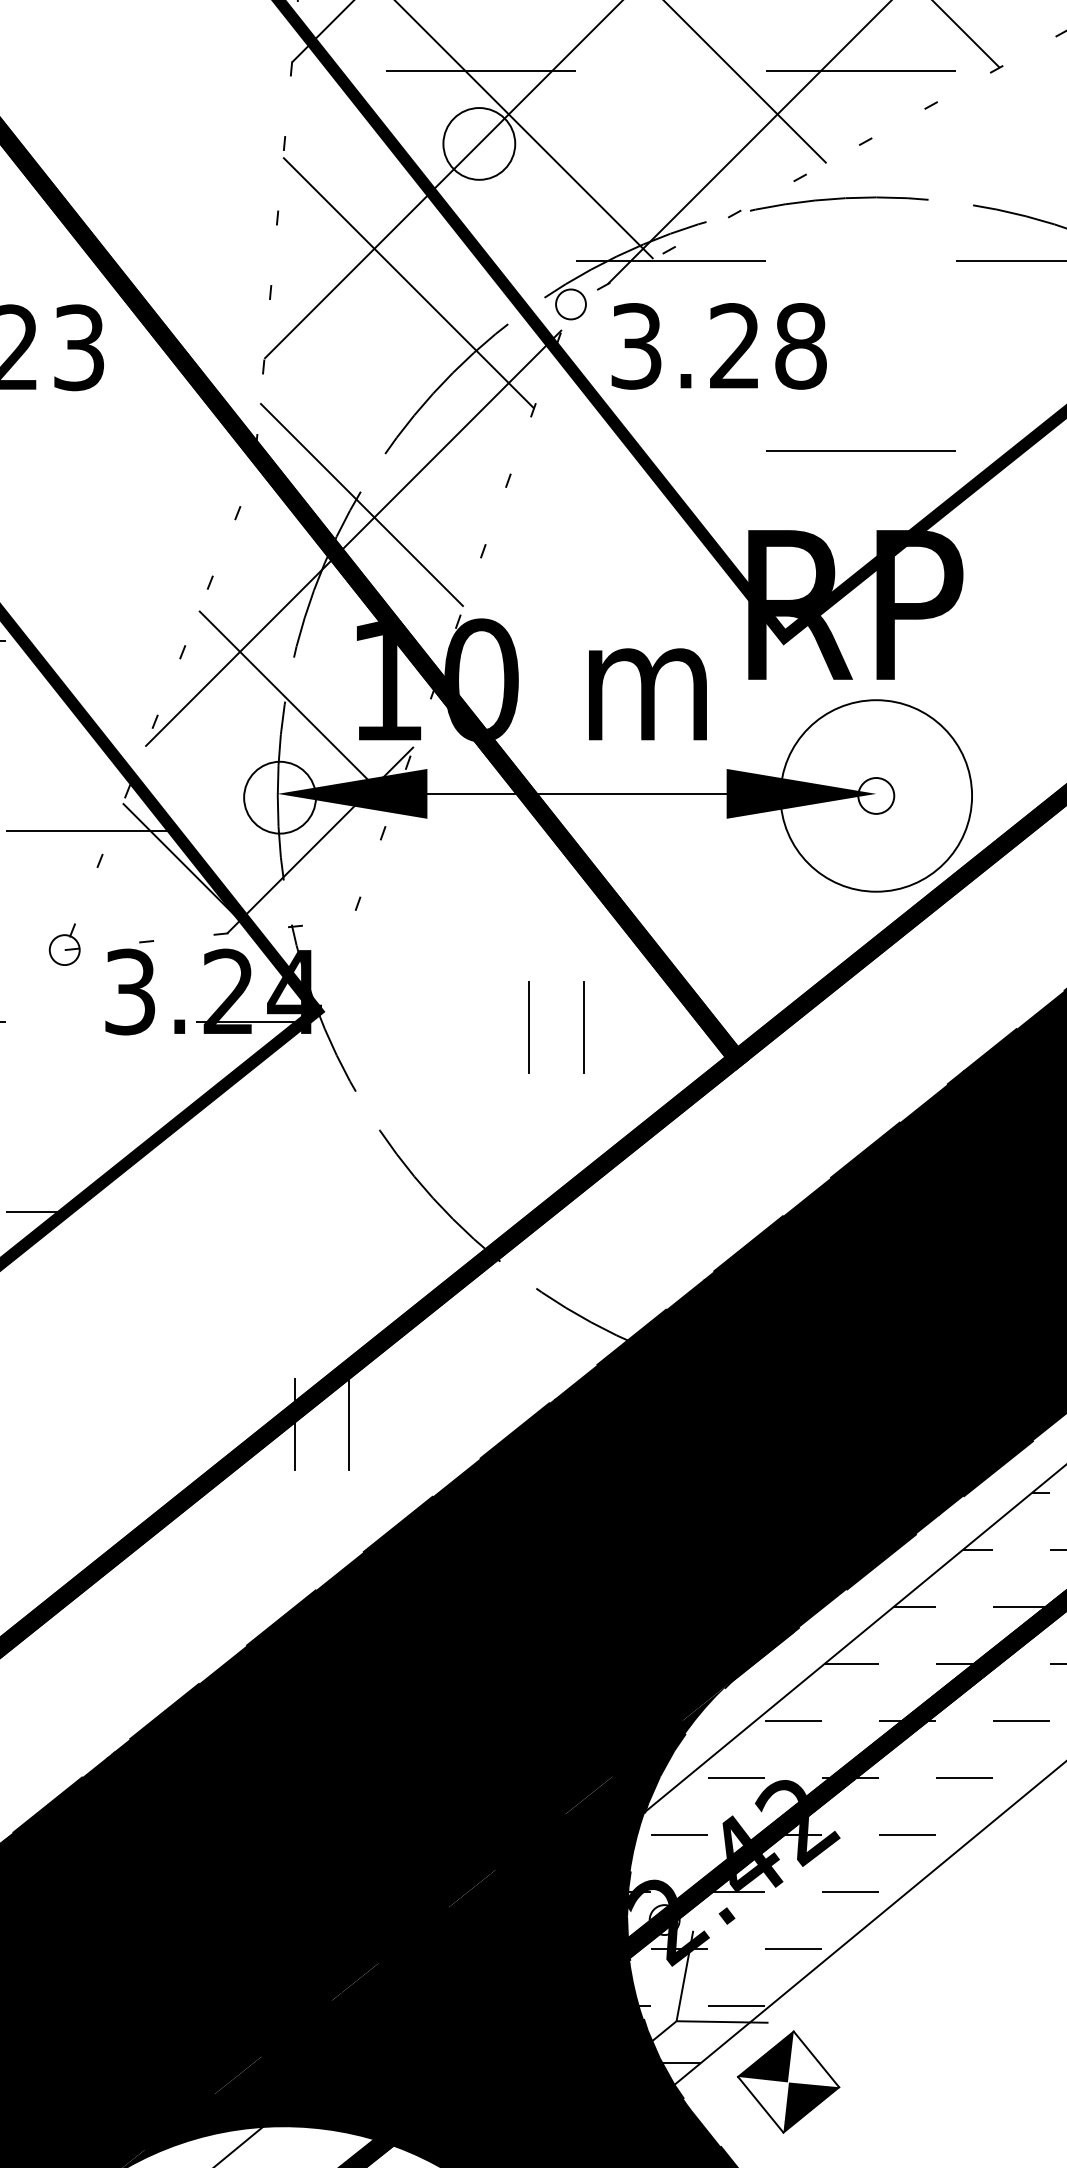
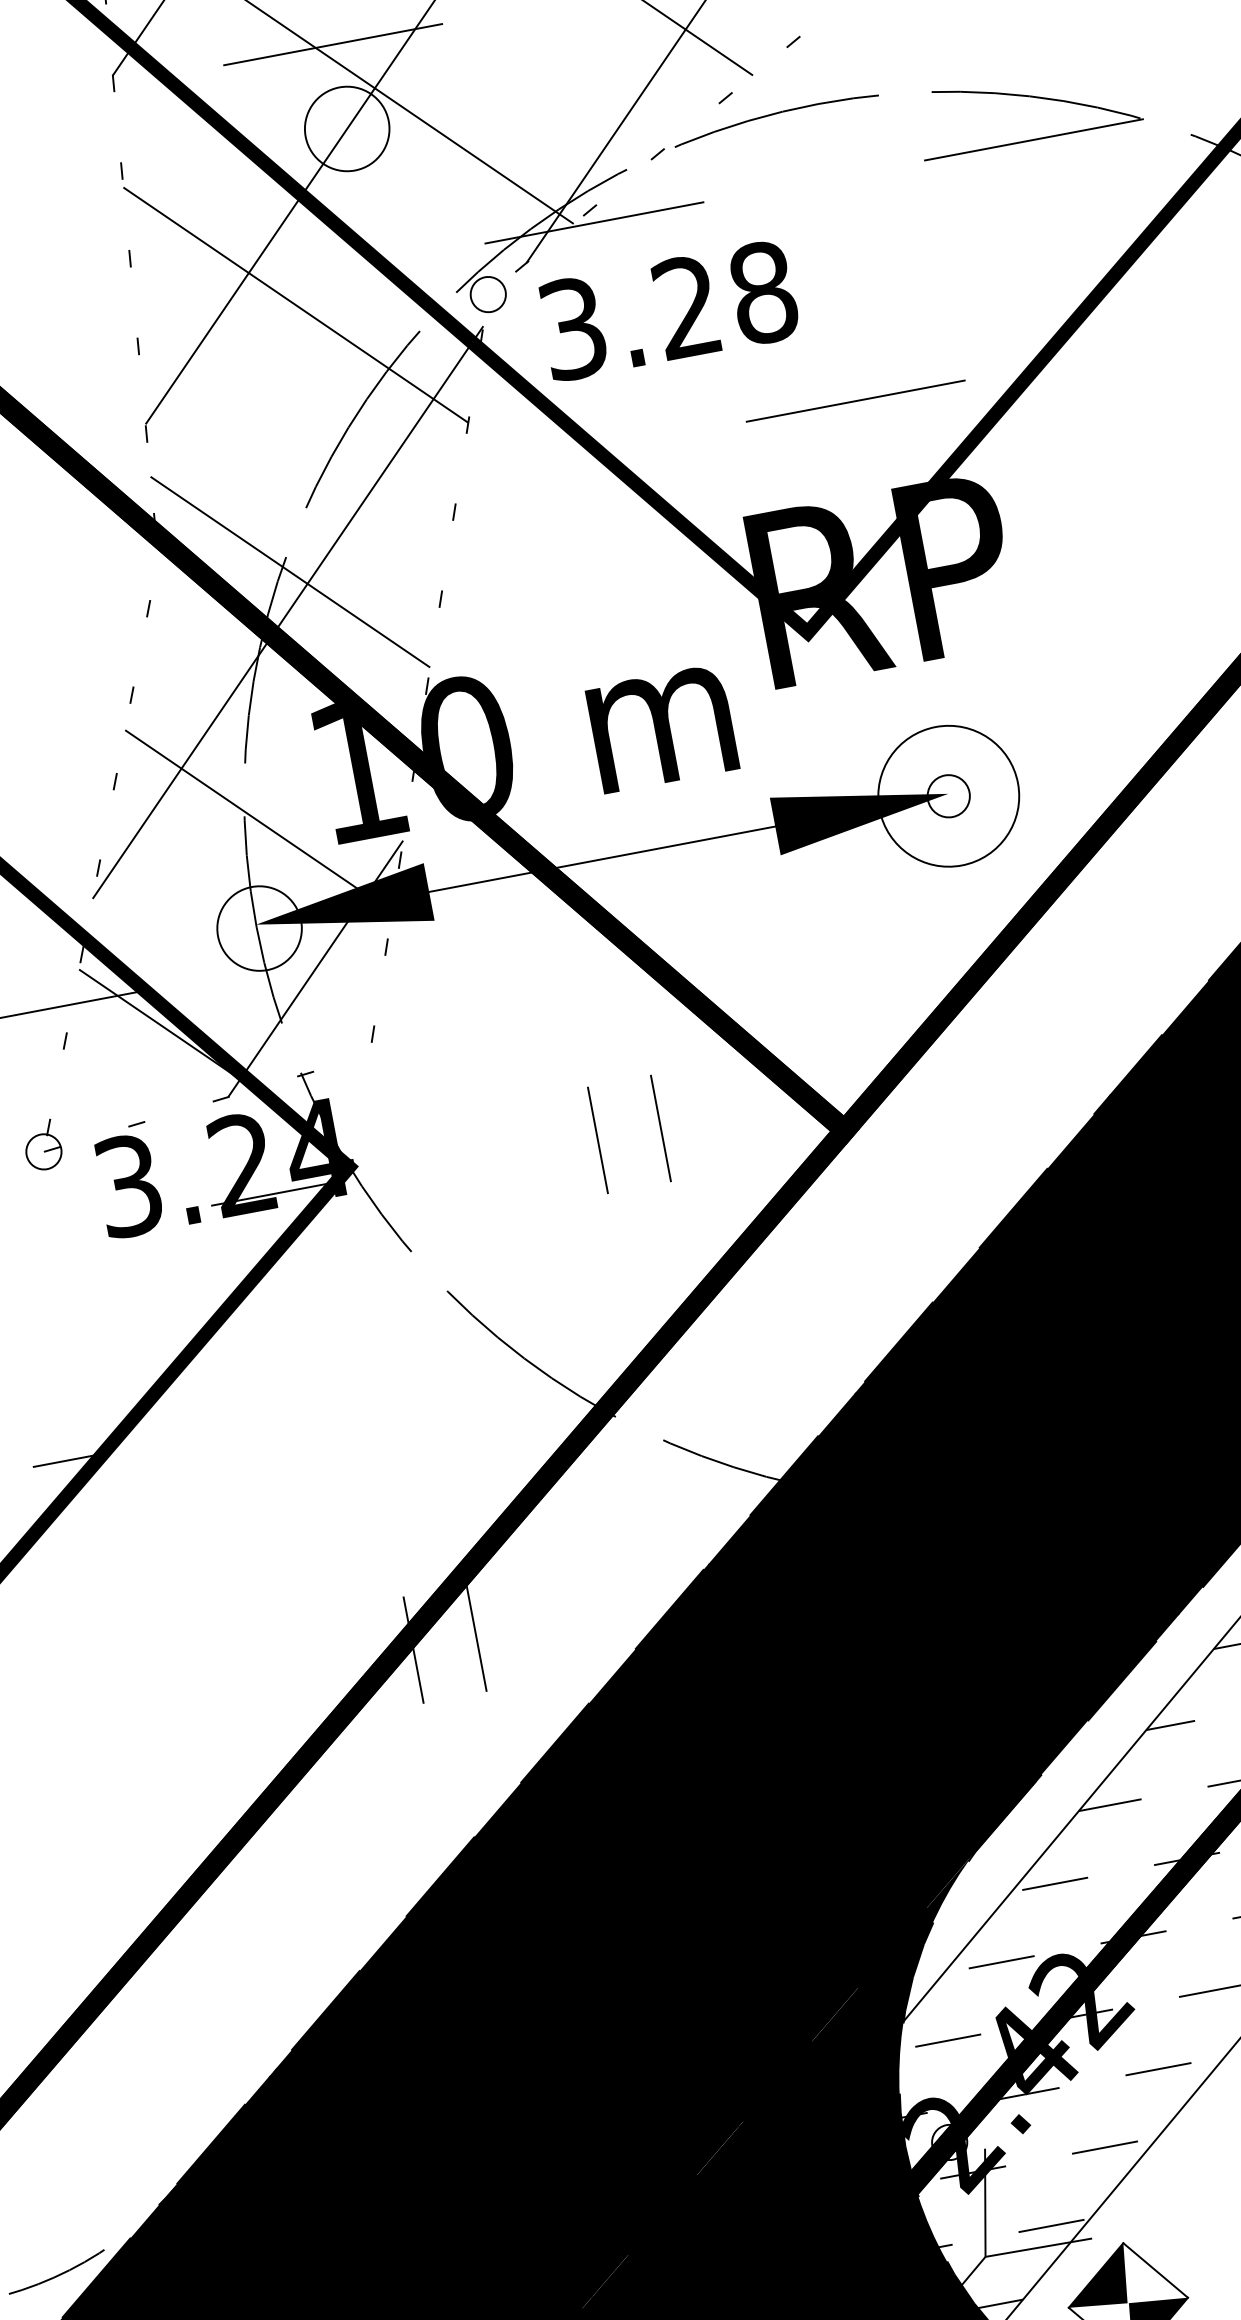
circle: (876, 795) -> (948, 795), size x0.62

